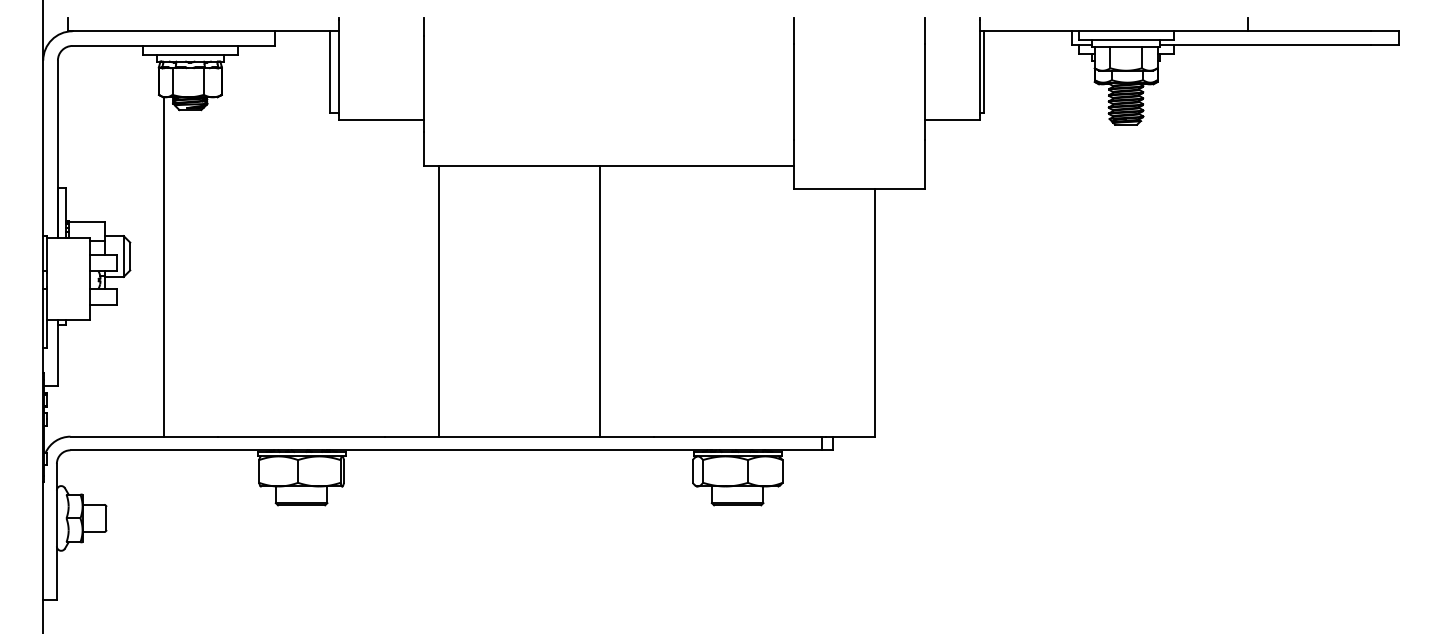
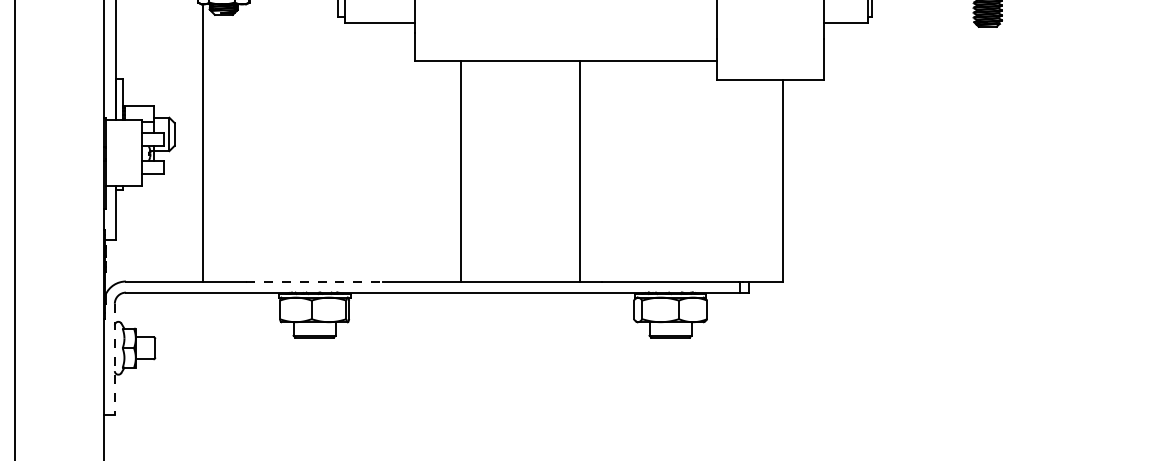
line: (438, 301) -> (460, 171), moved
line: (600, 301) -> (579, 171), moved
line: (301, 436) -> (314, 281), solid -> dashed
line: (56, 532) -> (114, 359), solid -> dashed

